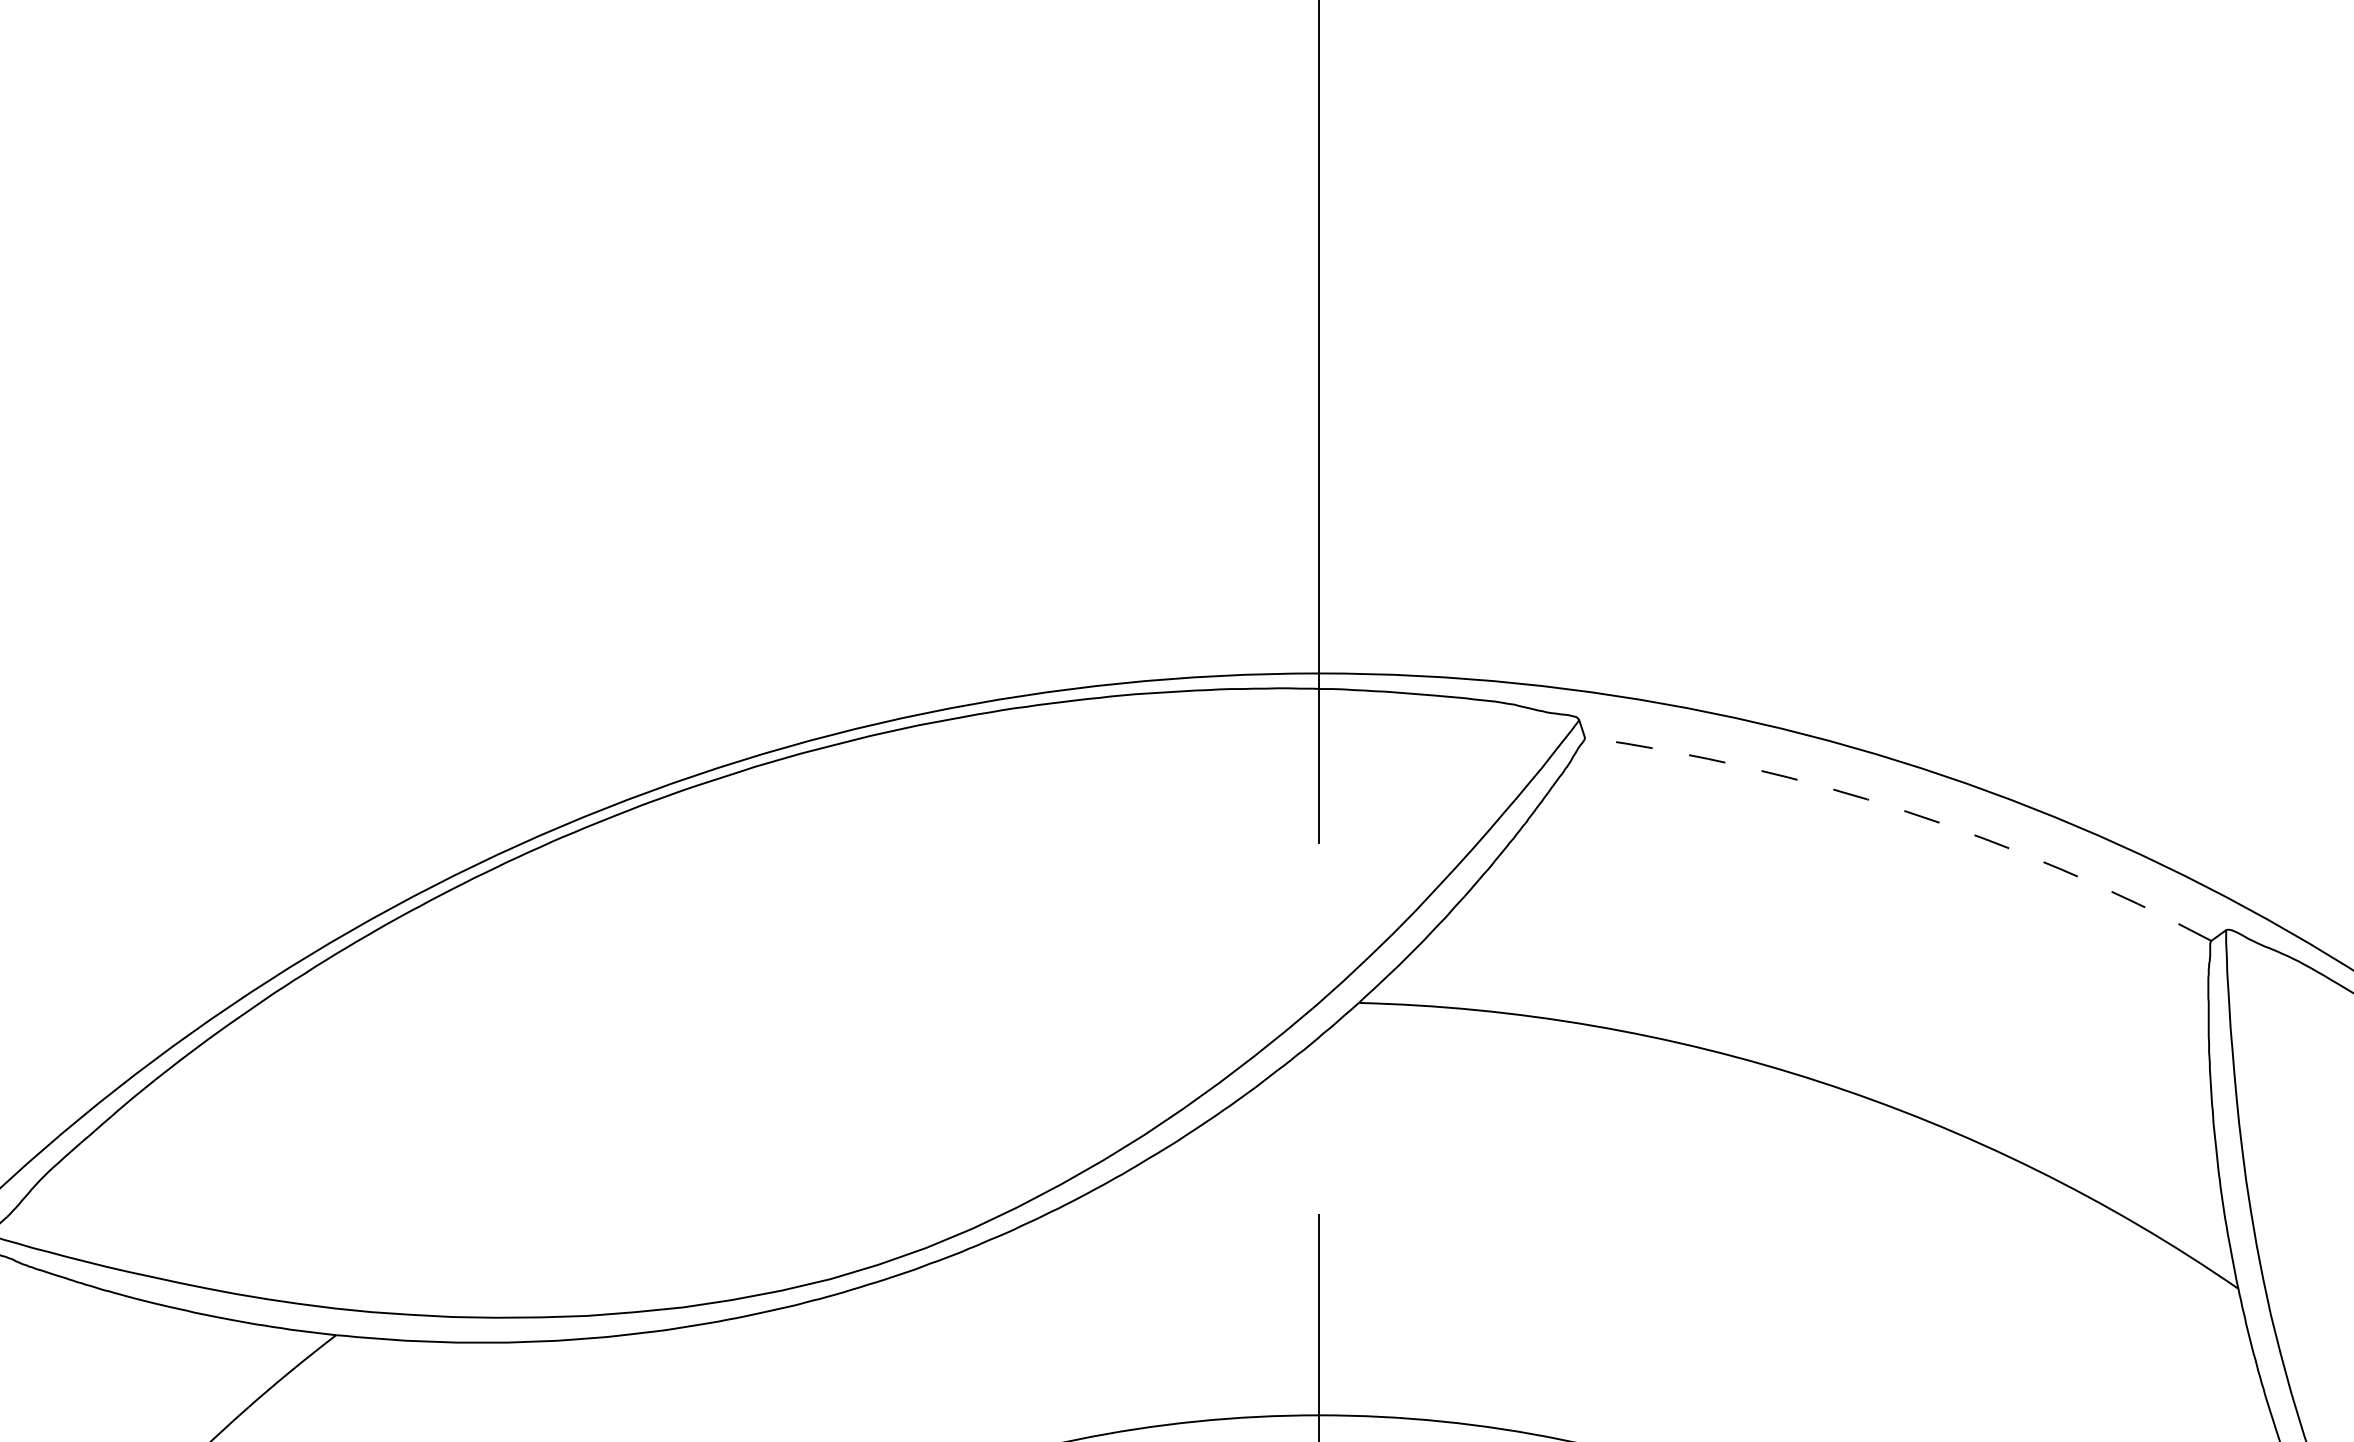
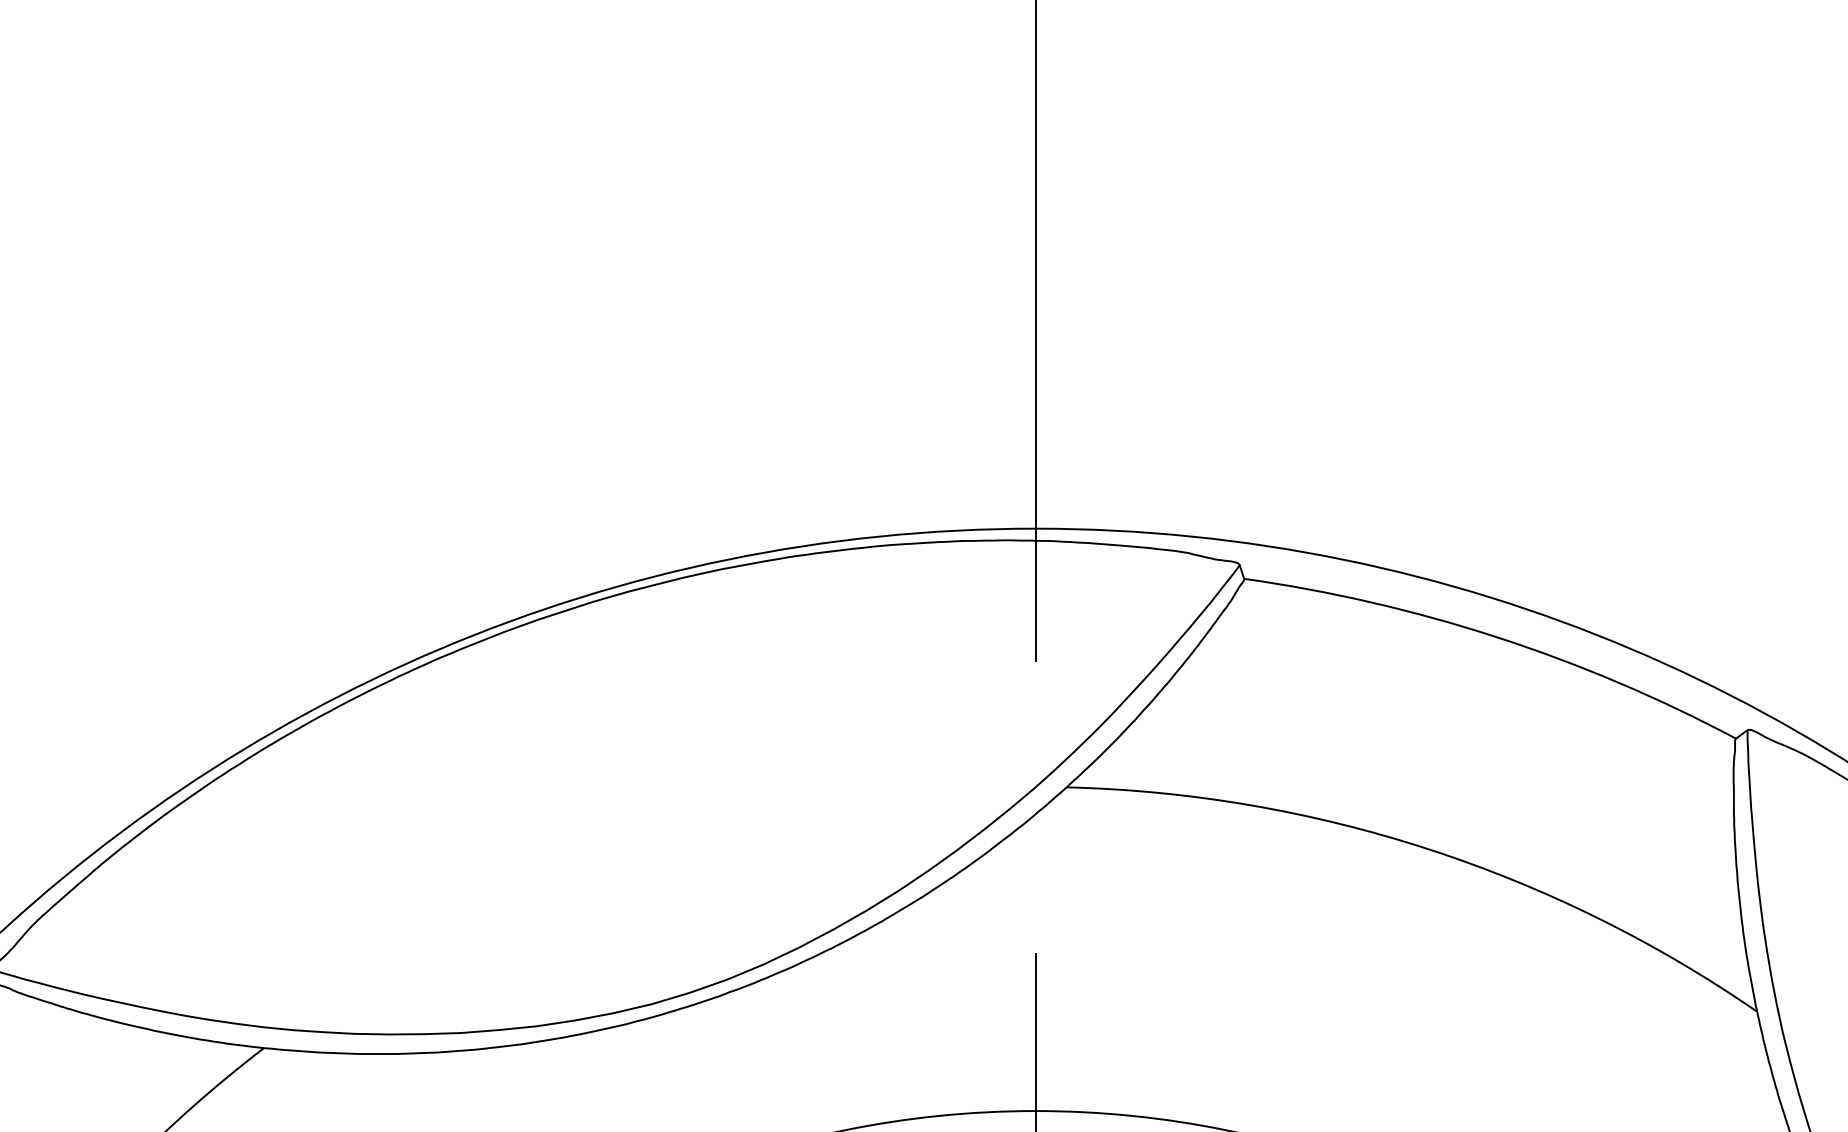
arc: (1907, 811) -> (1497, 637), dashed -> solid

